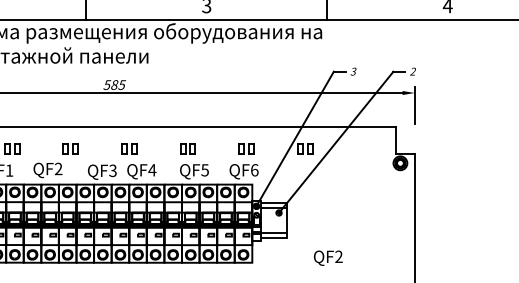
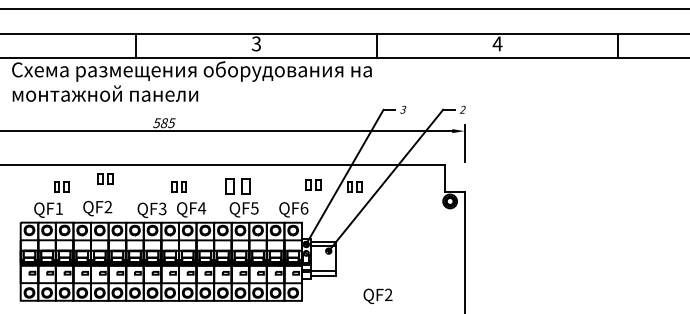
part: (70, 148) -> (105, 178), moved
part: (187, 148) -> (237, 186), size x1.6
part: (246, 148) -> (313, 184), moved

